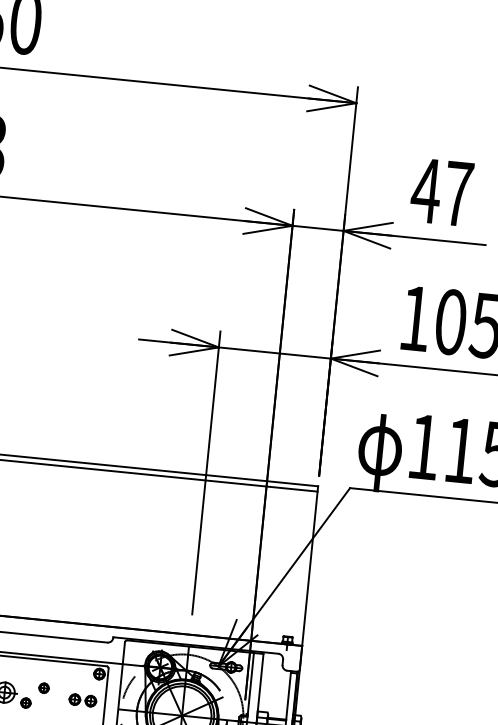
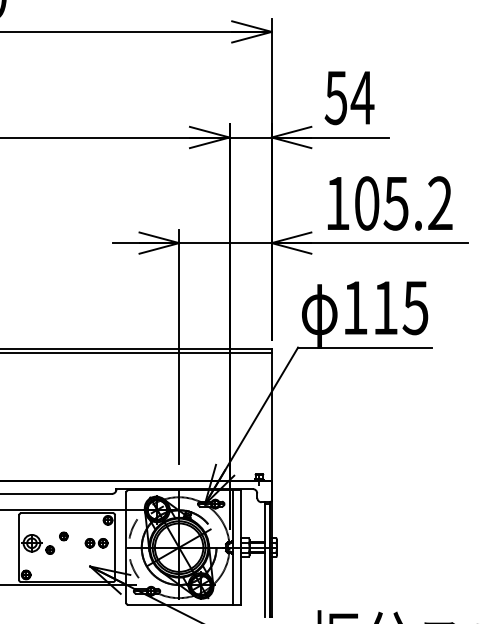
text: (442, 193) -> (349, 98), 47 -> 54

